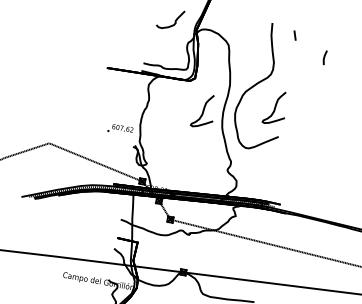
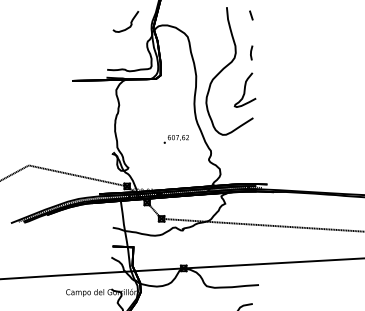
line: (324, 57) -> (251, 52), moved
curve: (203, 110) -> (174, 105), removed
text: (119, 129) -> (175, 139), moved

